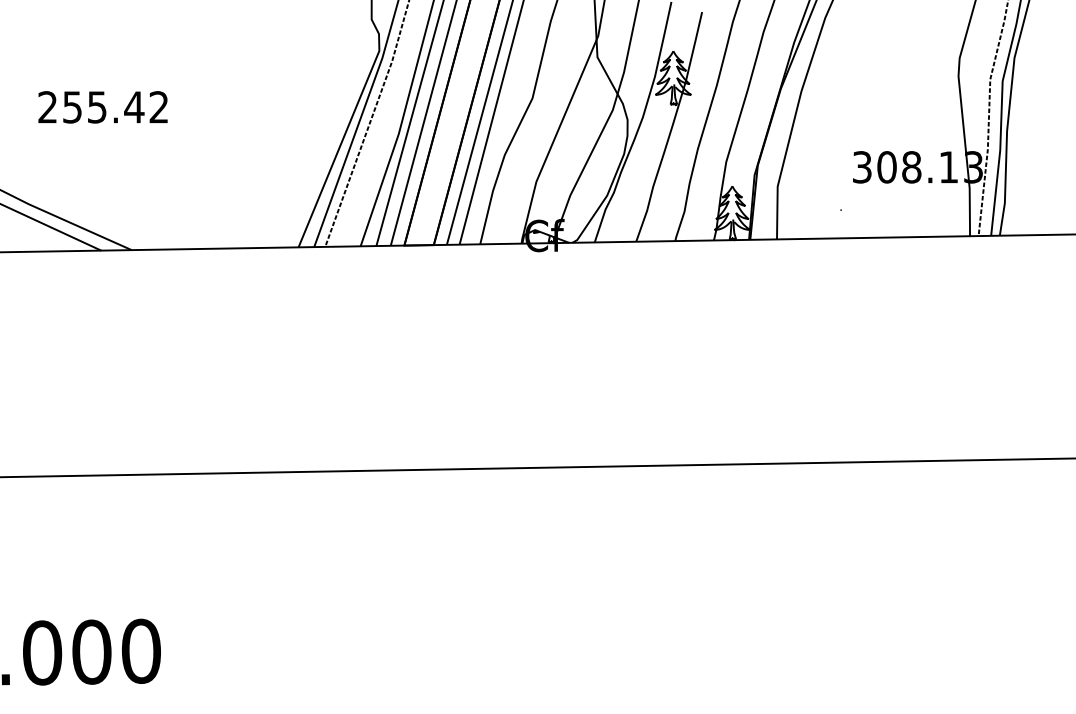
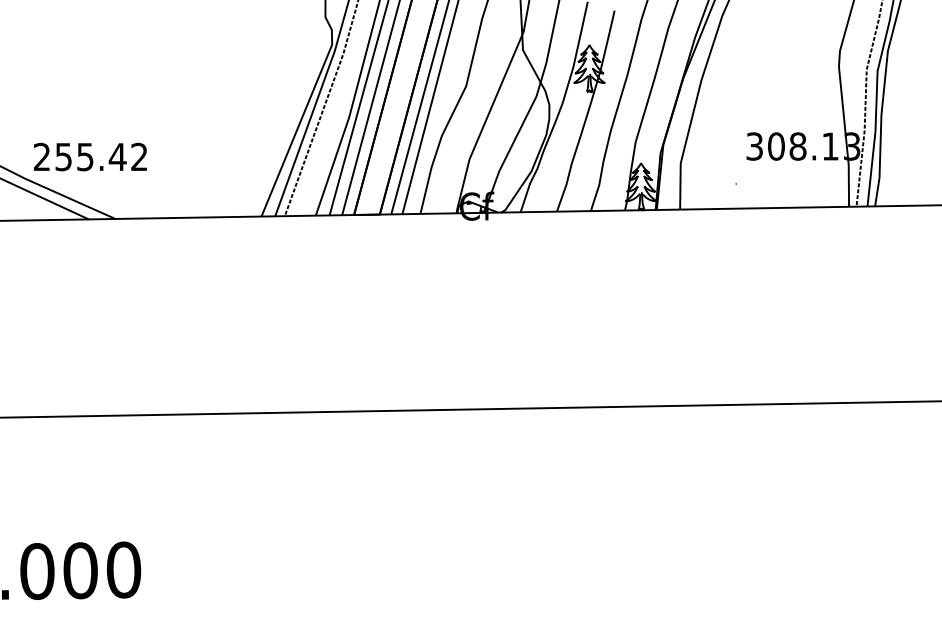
text: (102, 107) -> (89, 157), moved

